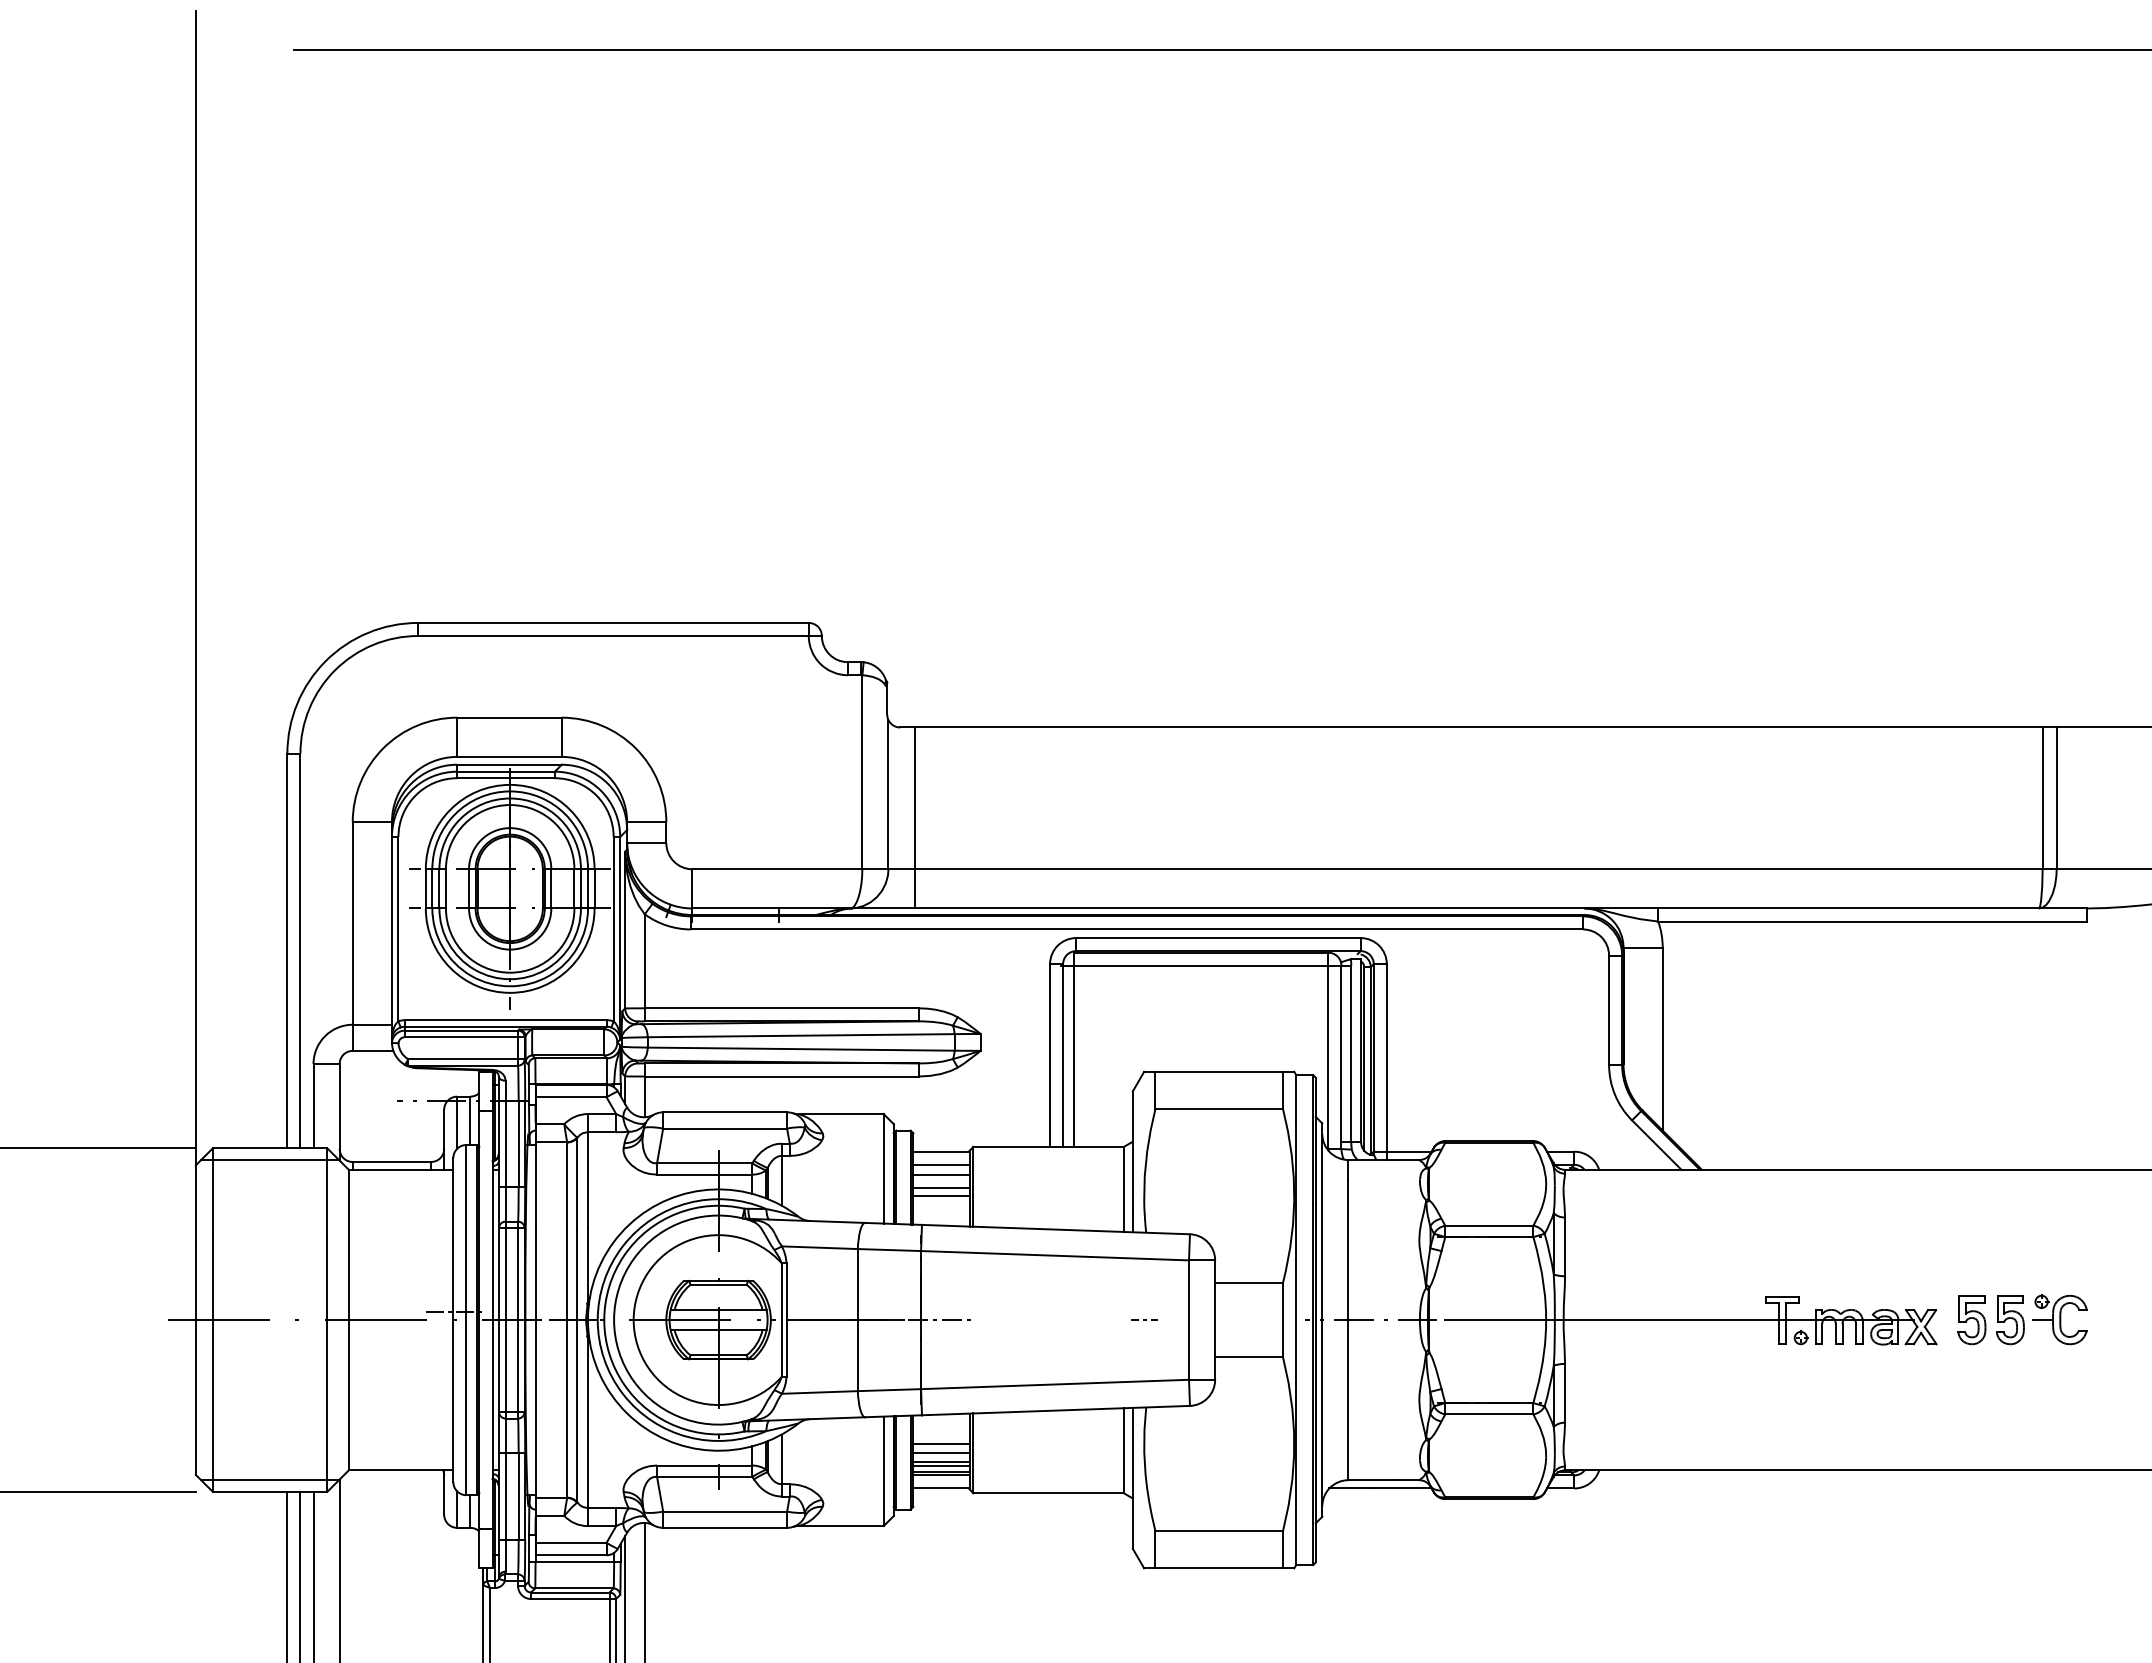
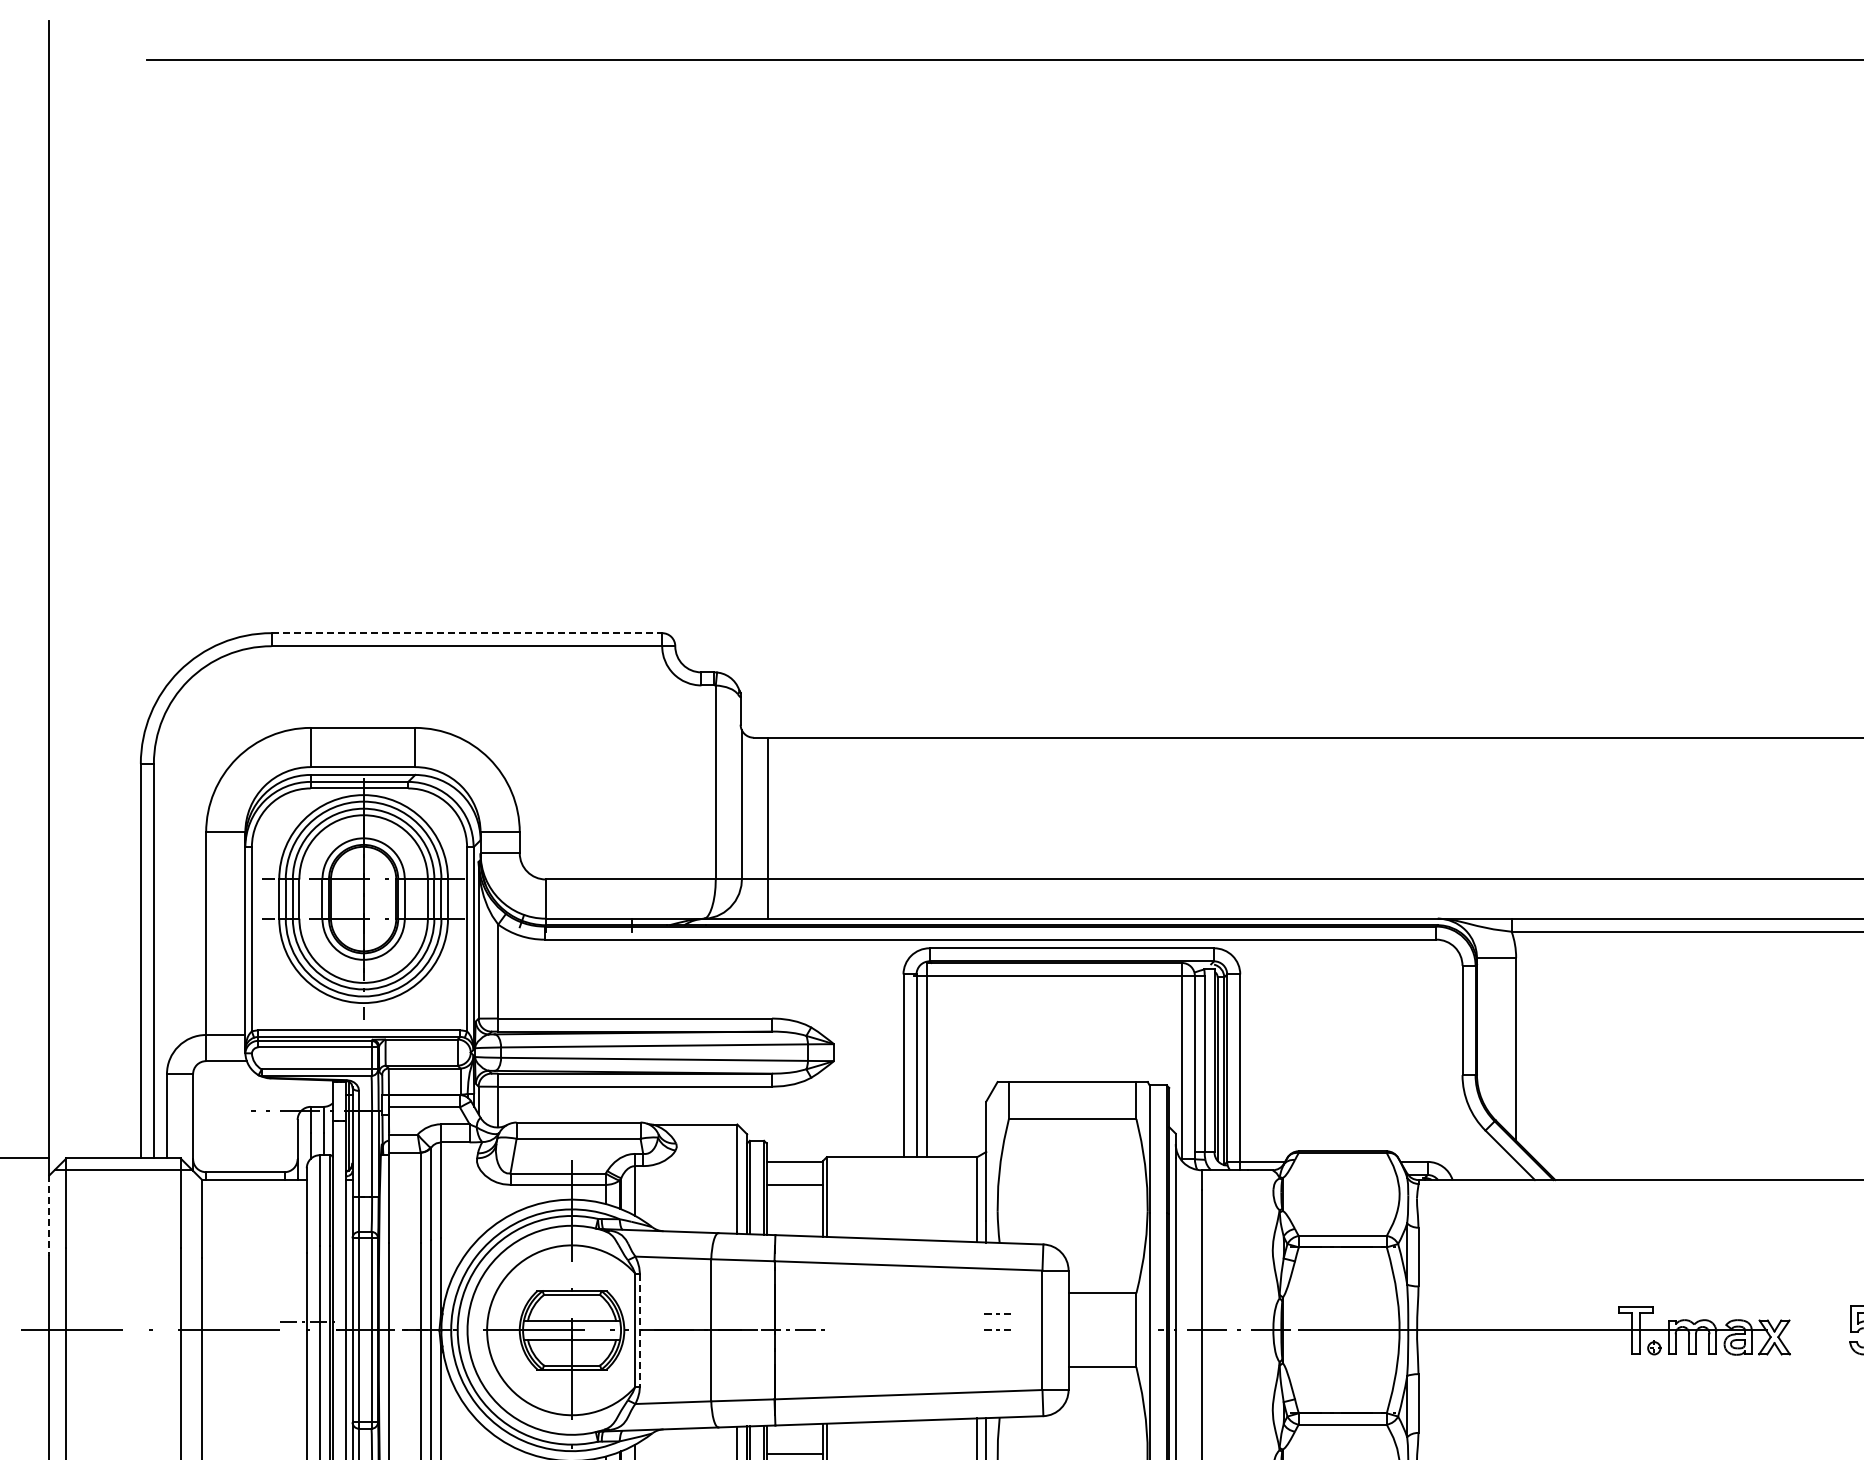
line: (613, 622) -> (466, 632), solid -> dashed
line: (941, 1164) -> (794, 1174), removed
line: (941, 1187) -> (794, 1197), removed
line: (941, 1195) -> (794, 1205), removed
line: (195, 1206) -> (48, 1216), solid -> dashed
line: (1144, 1303) -> (997, 1313), added
line: (786, 1320) -> (639, 1330), solid -> dashed
part: (1971, 1320) -> (1824, 1330), removed

